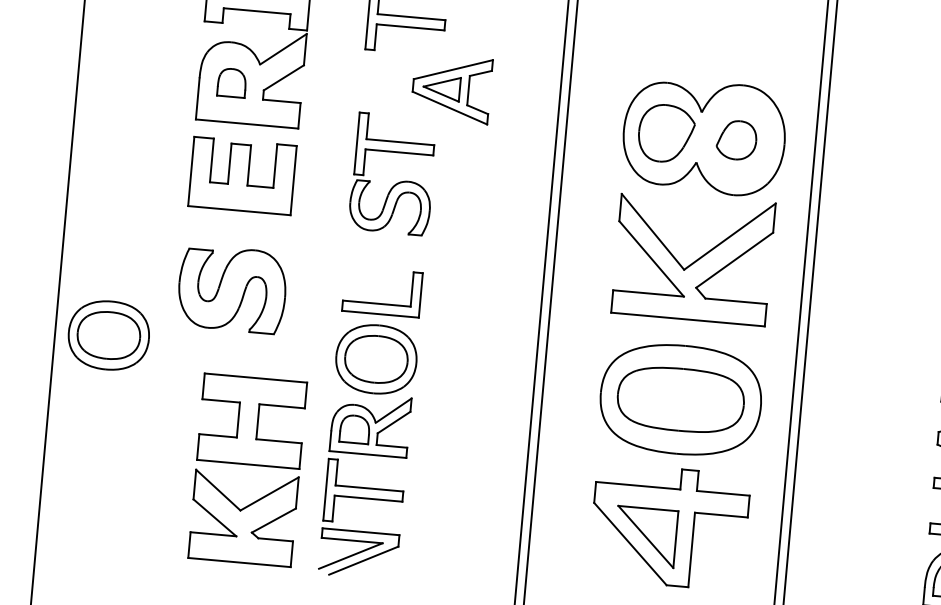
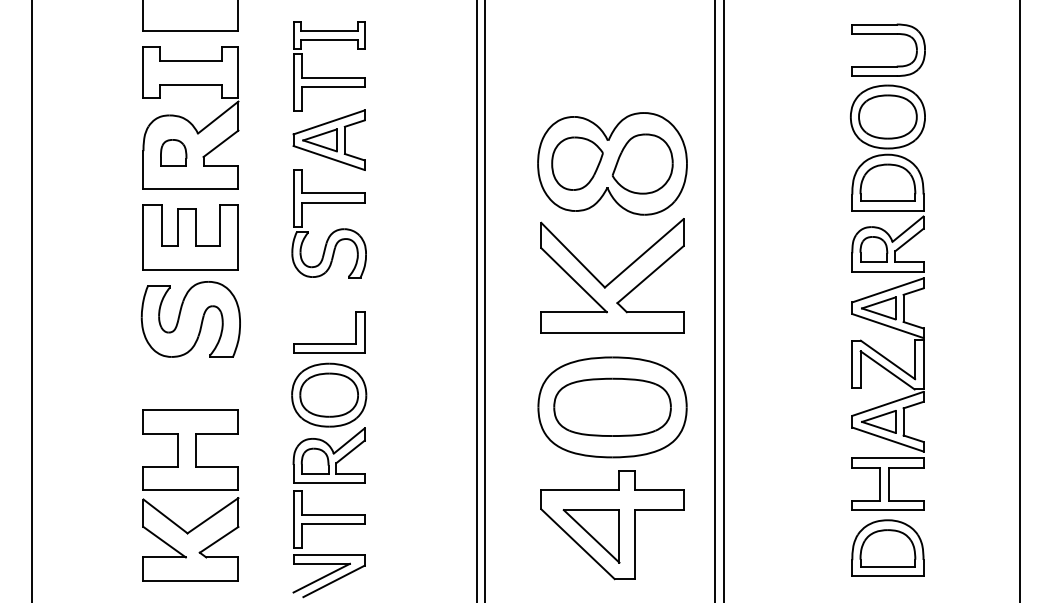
part: (450, 88) -> (328, 139), moved
part: (736, 139) -> (642, 163), size x1.67
part: (231, 289) -> (190, 319), moved
part: (109, 334) -> (81, 394), removed
part: (247, 469) -> (190, 495), moved

